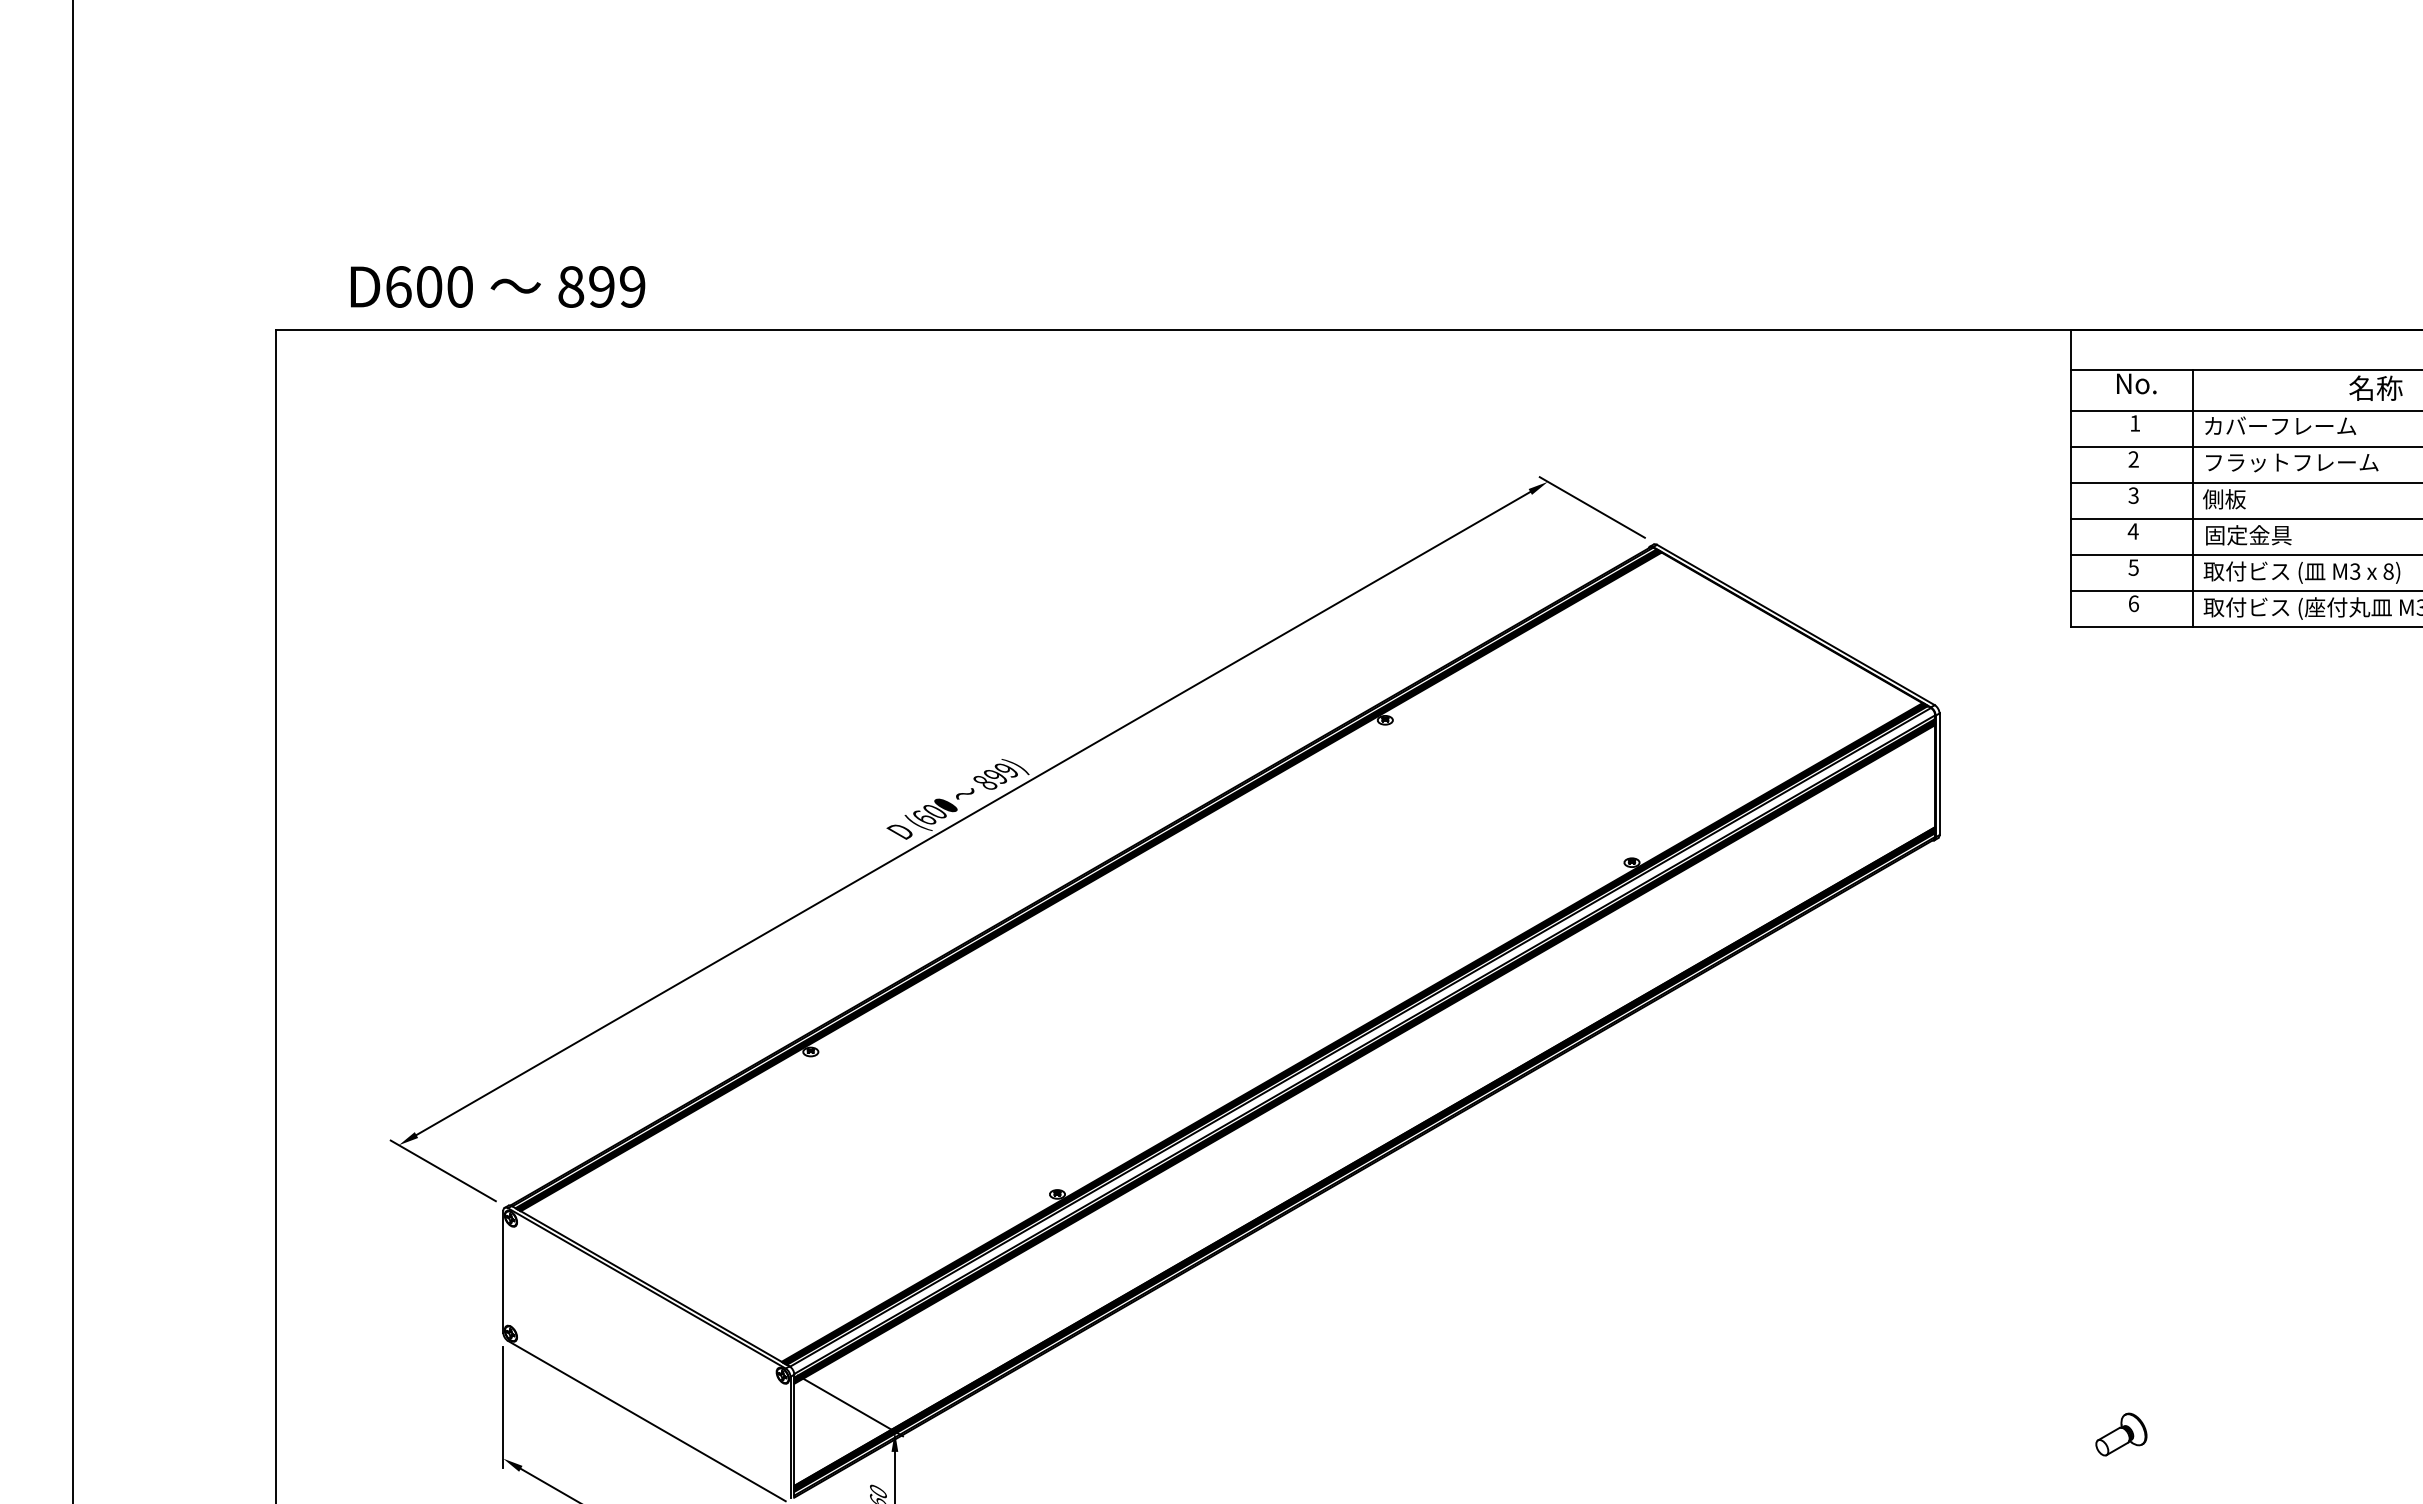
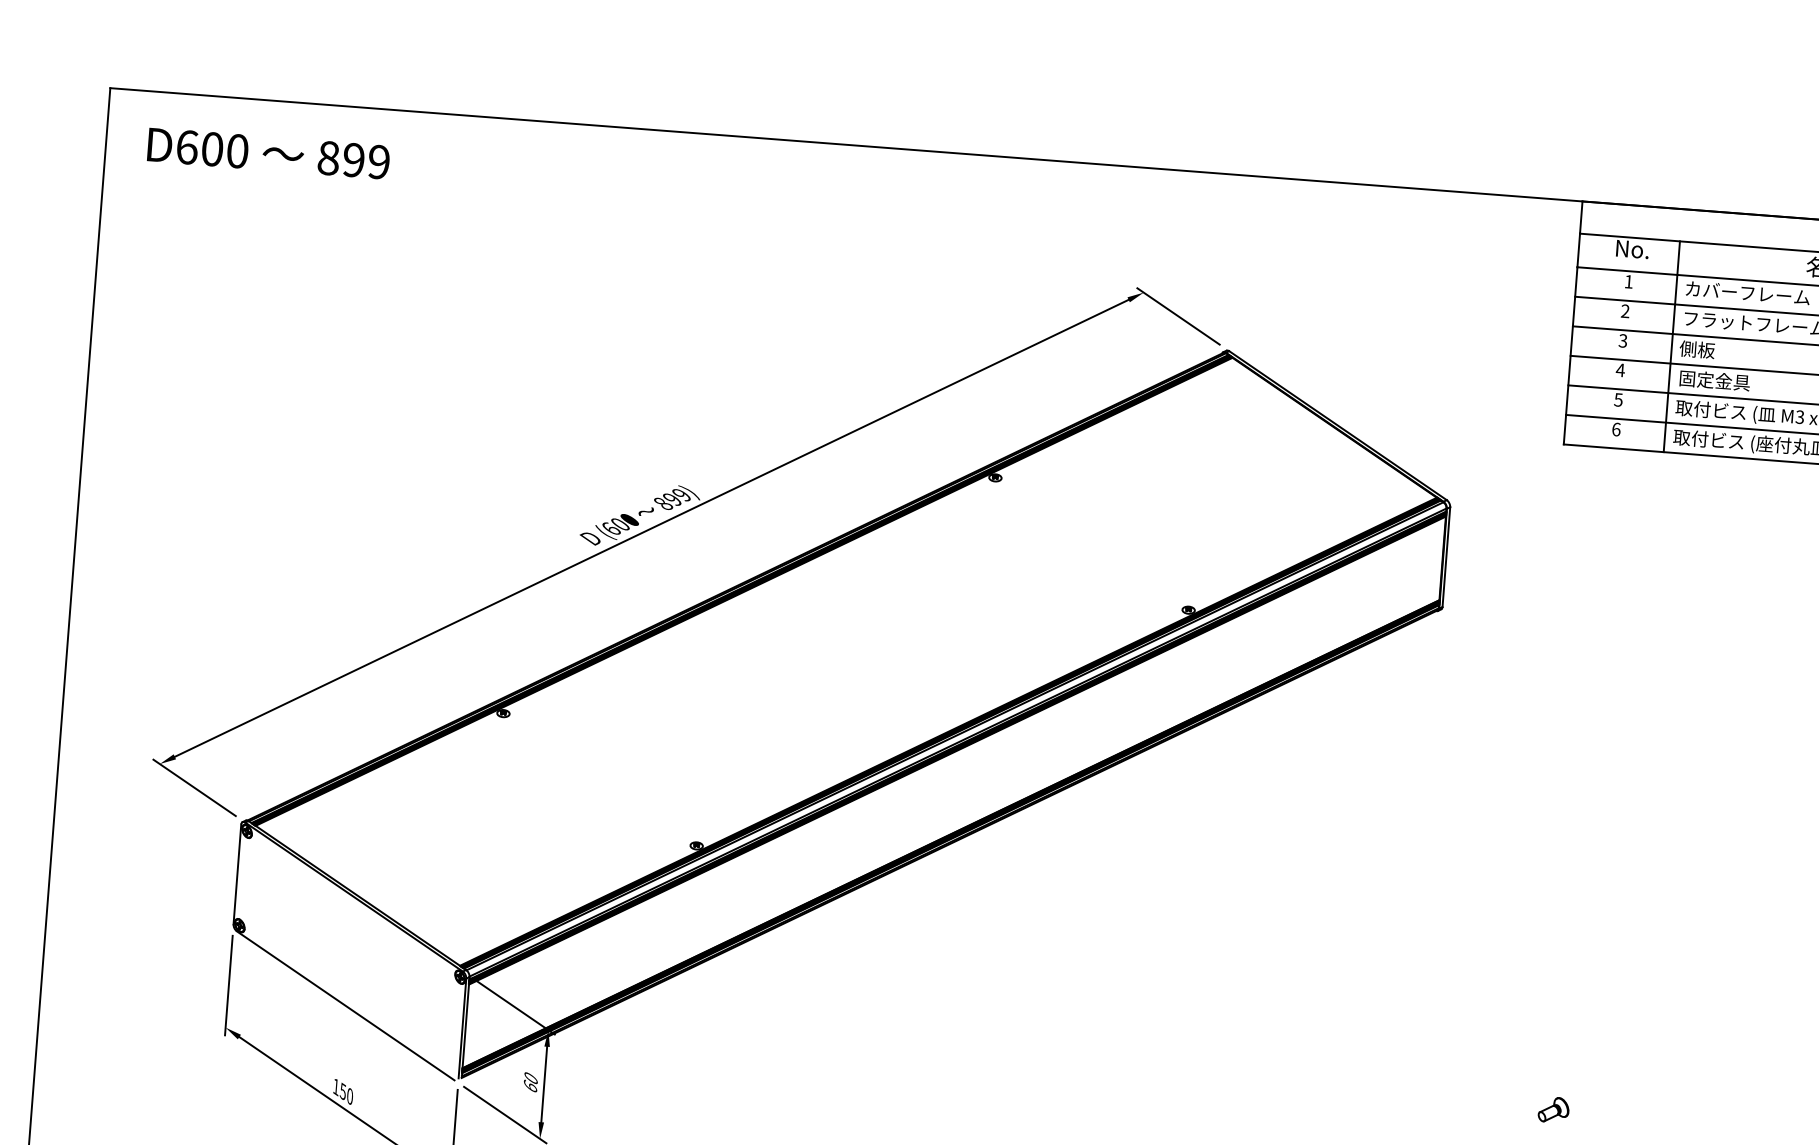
text: (498, 286) -> (269, 153), moved
part: (2121, 1434) -> (1553, 1109), size x0.71

